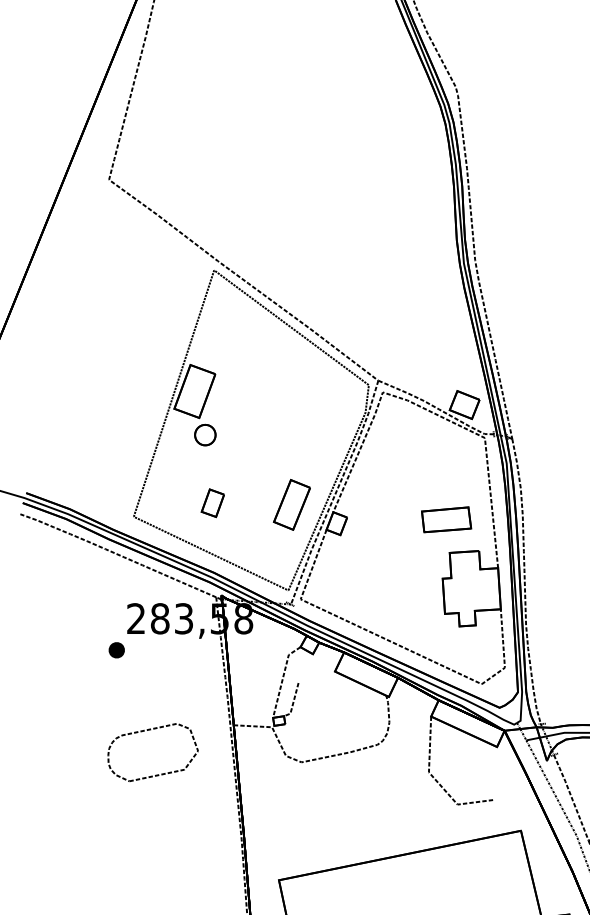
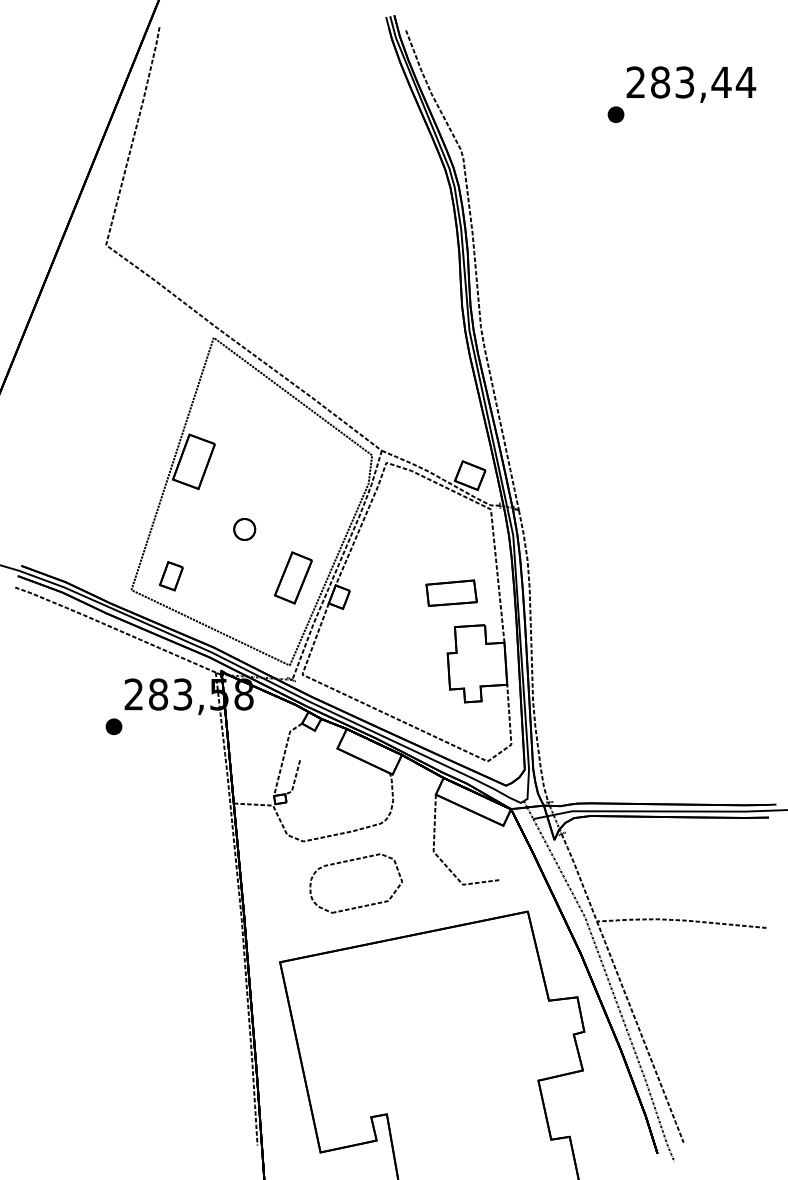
part: (205, 435) -> (244, 529), moved
part: (212, 503) -> (171, 576), moved
part: (148, 731) -> (351, 861), moved

